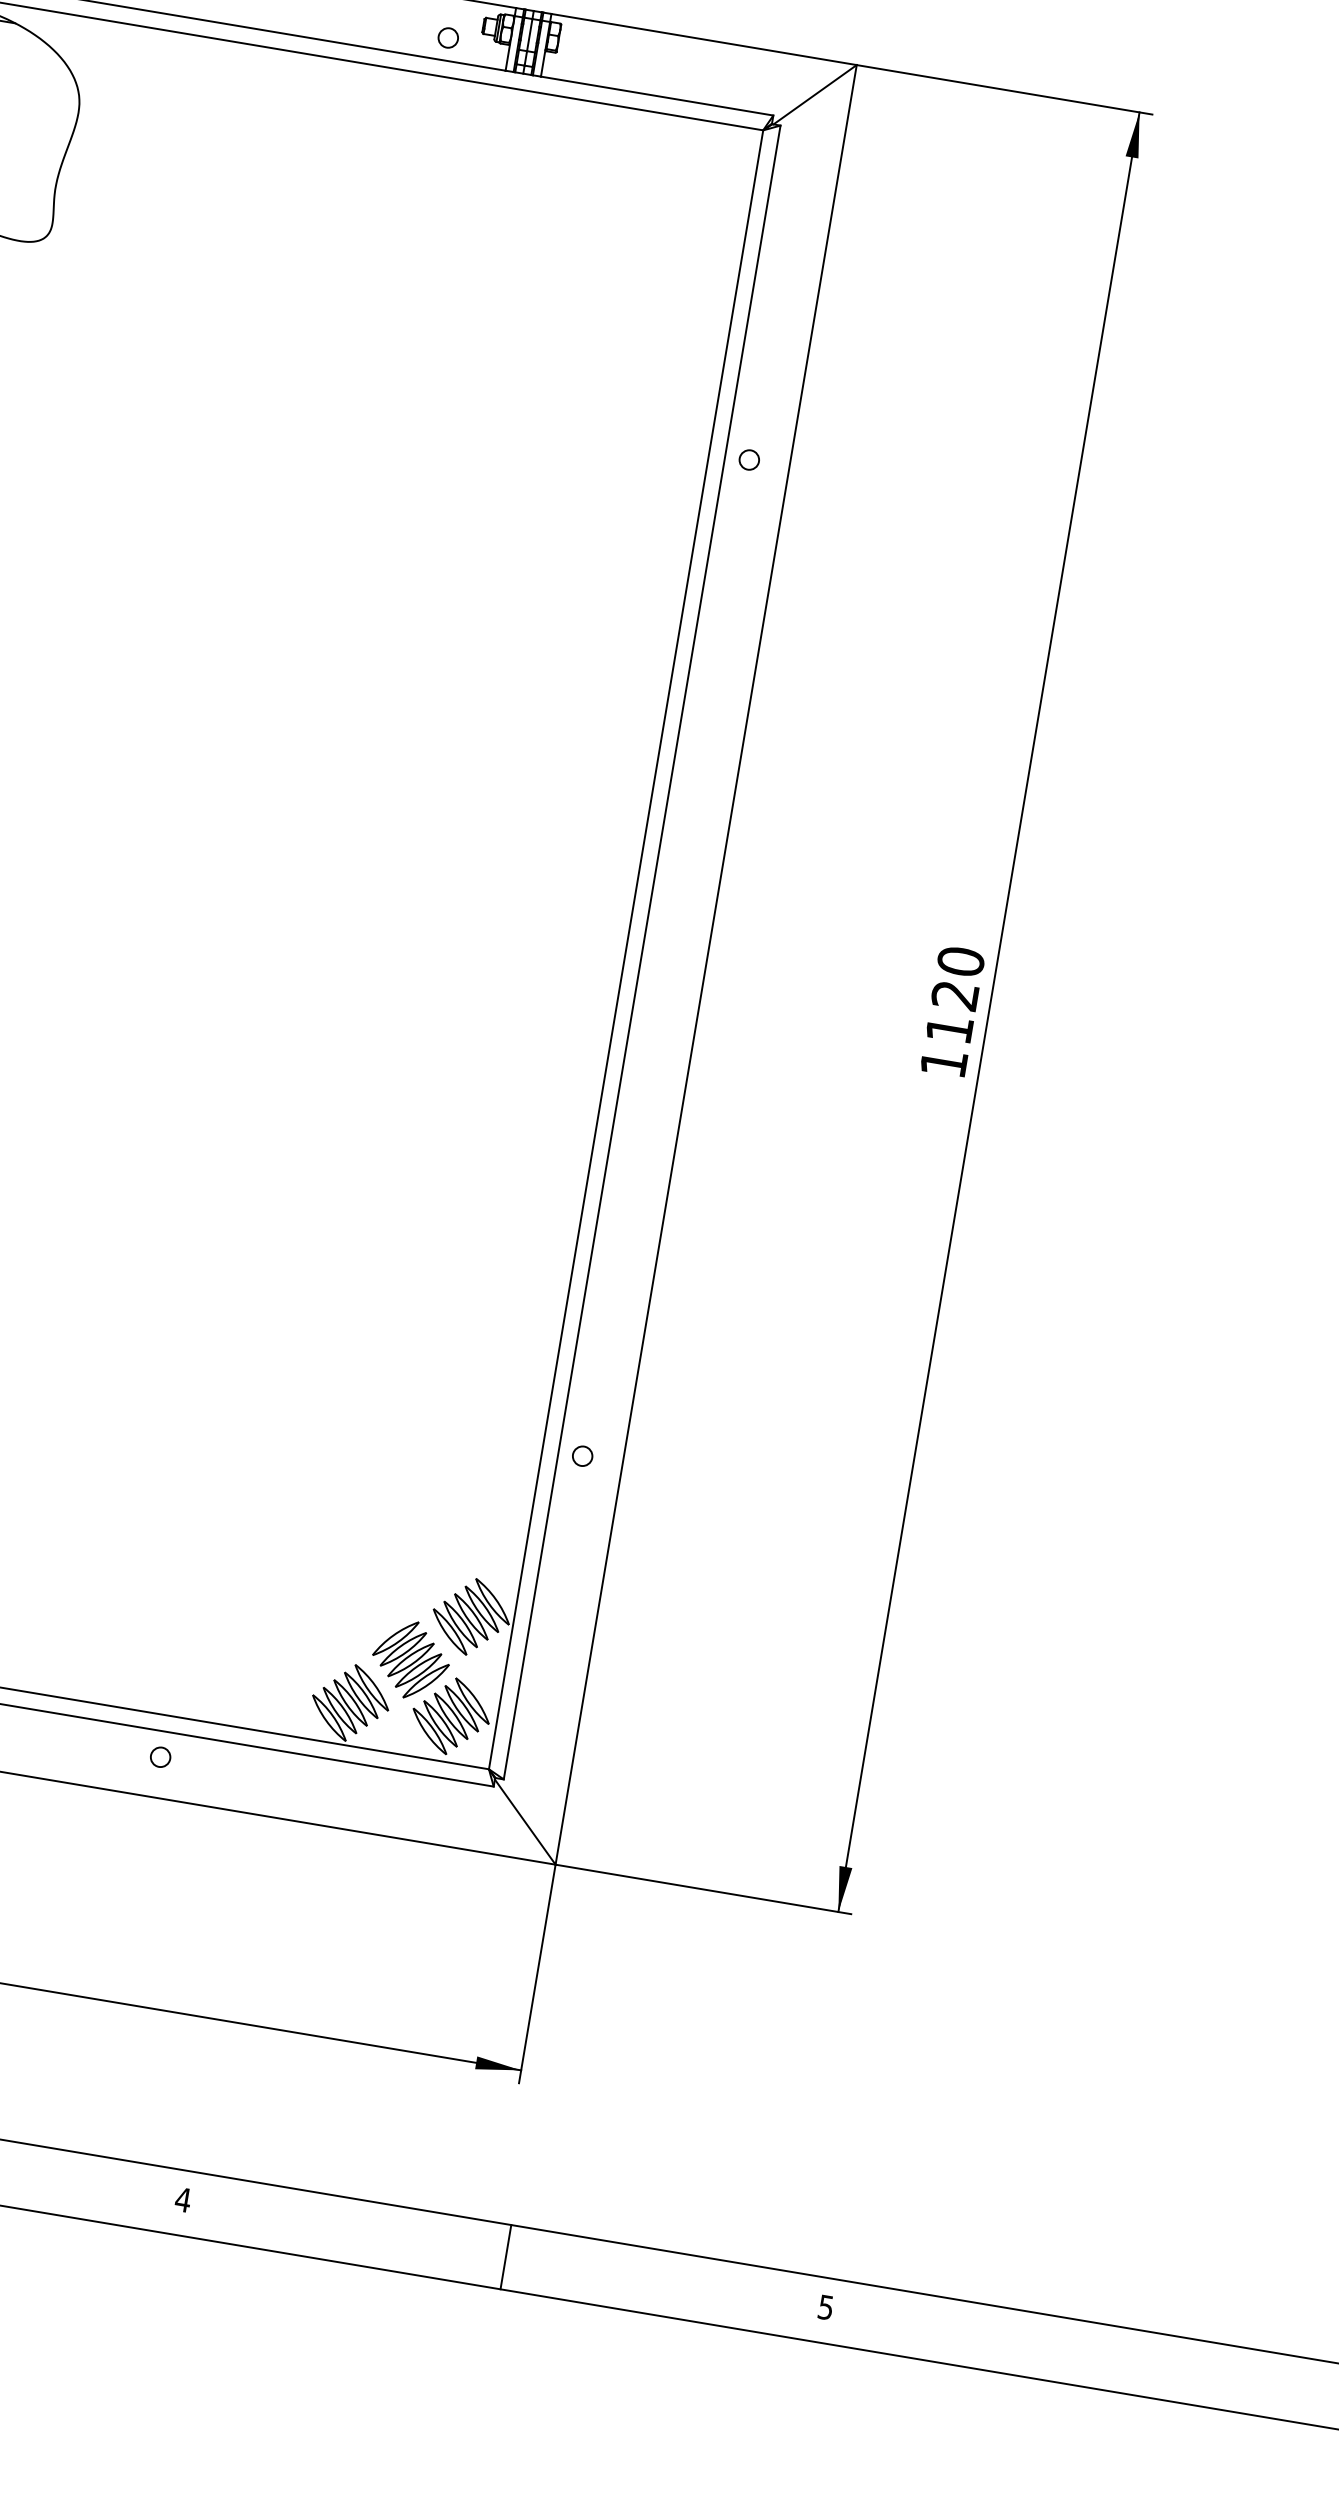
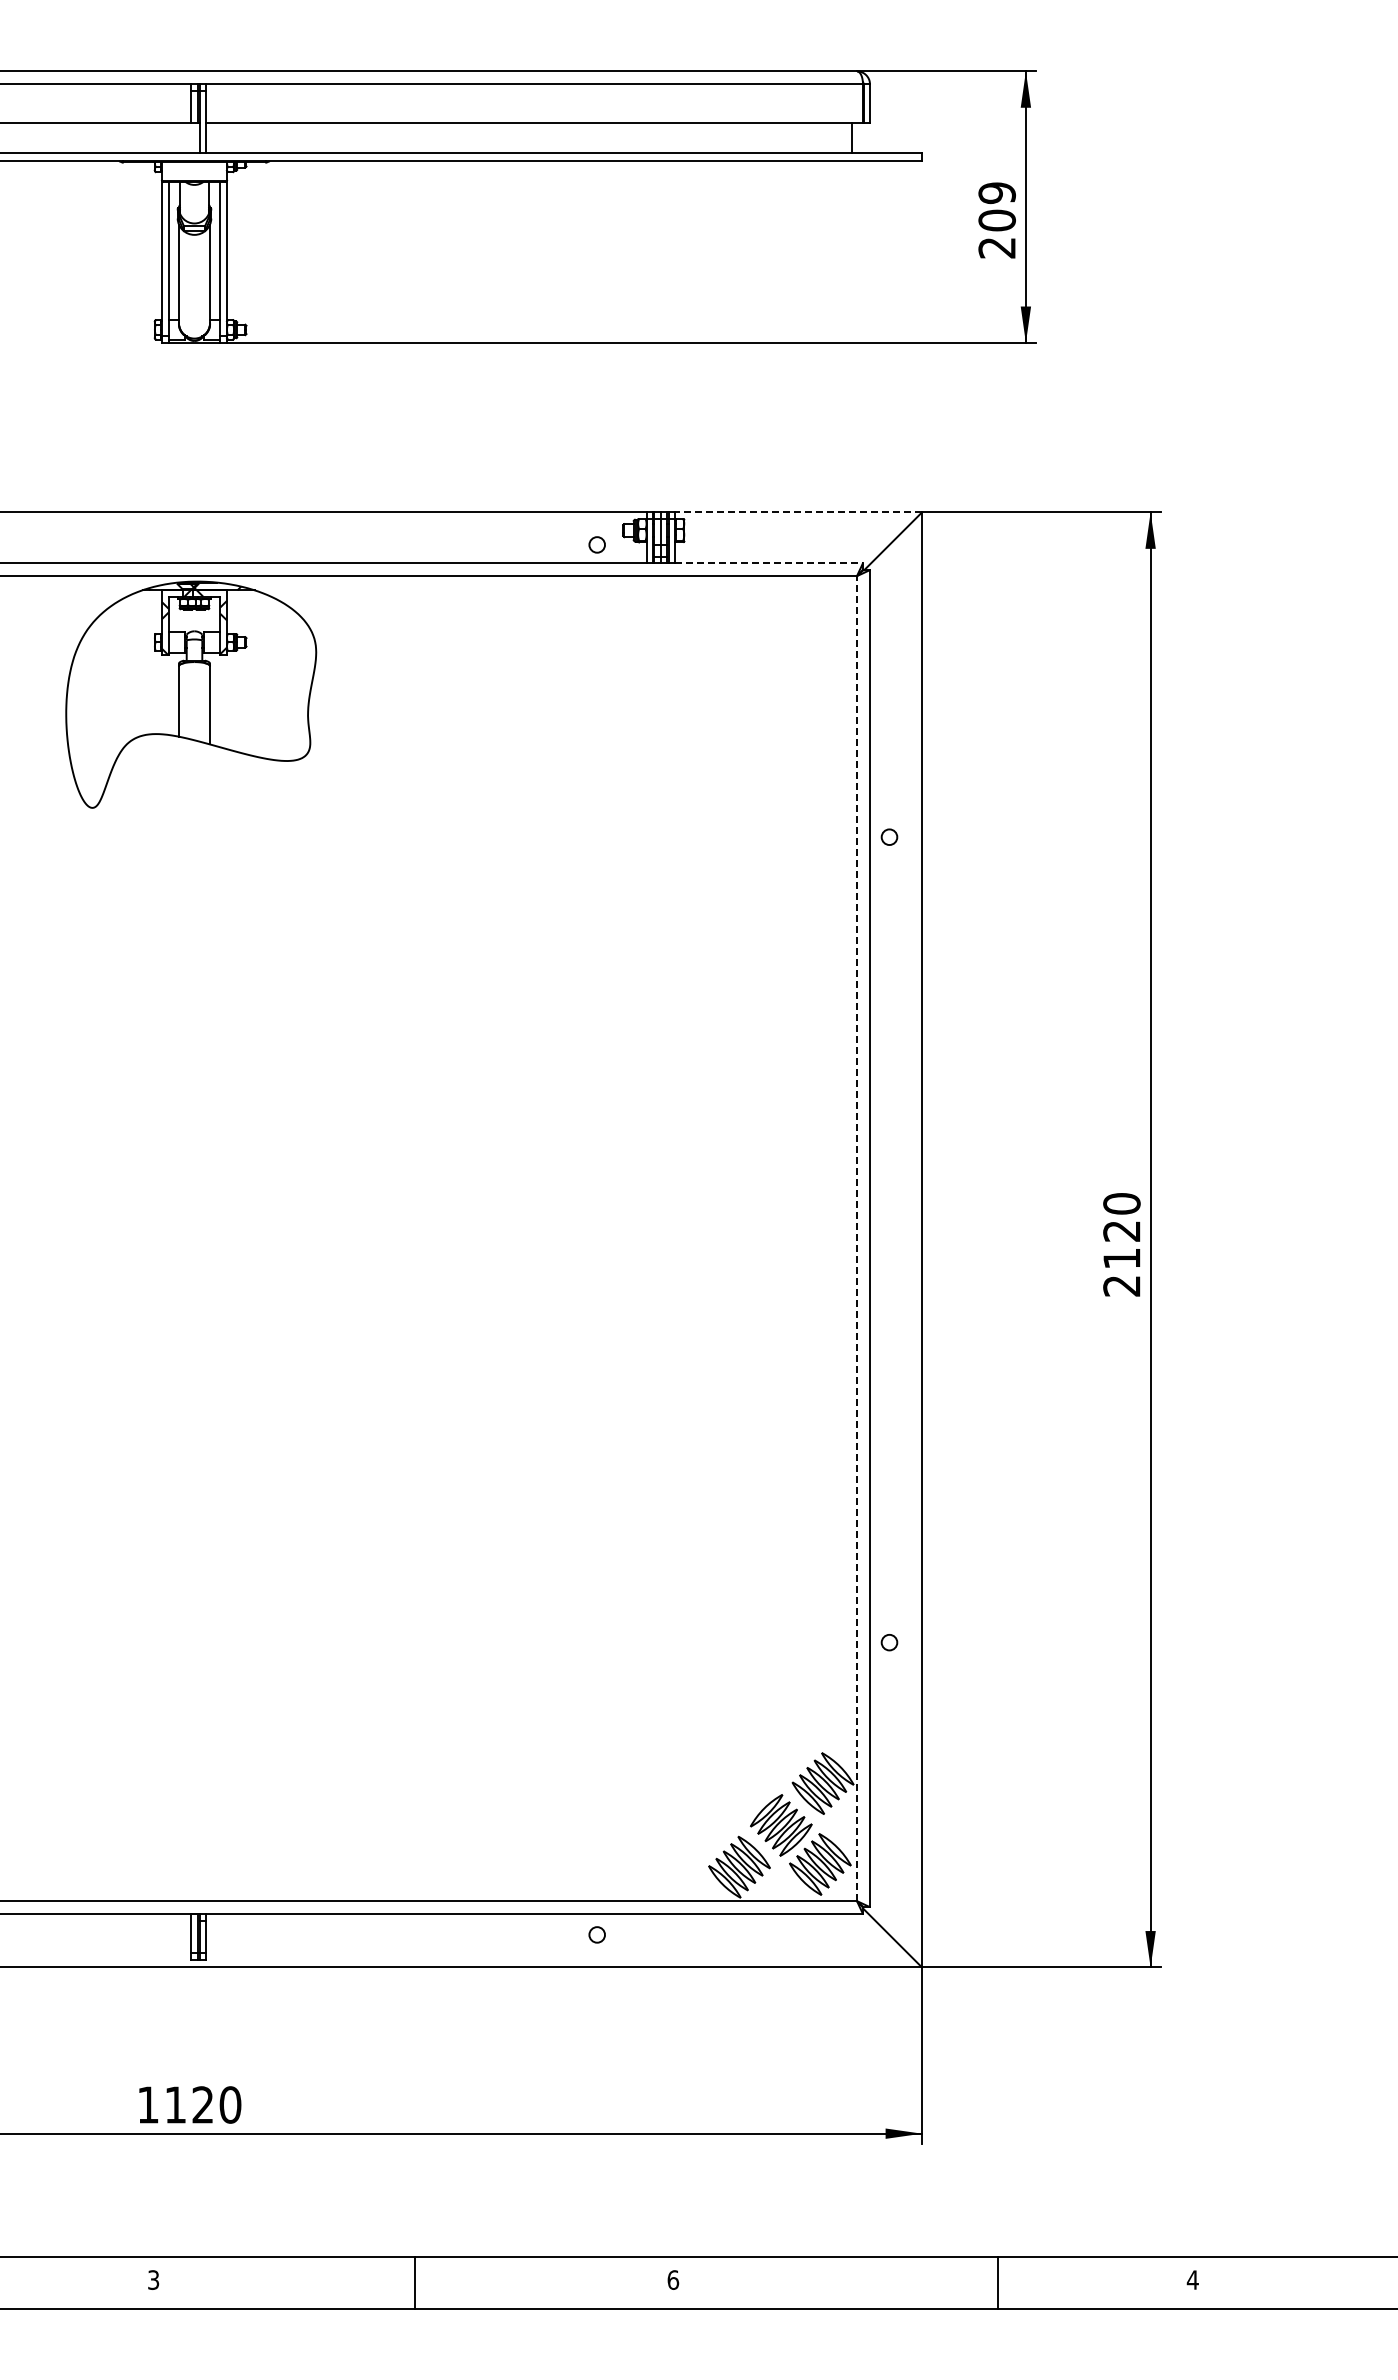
line: (704, 39) -> (798, 512), solid -> dashed
line: (657, 96) -> (769, 563), solid -> dashed
line: (626, 949) -> (857, 1238), solid -> dashed
text: (943, 1063) -> (1121, 1286), 1120 -> 2120
text: (183, 2199) -> (673, 2279), 4 -> 6
line: (505, 2257) -> (997, 2282), moved
text: (825, 2306) -> (1192, 2279), 5 -> 4

